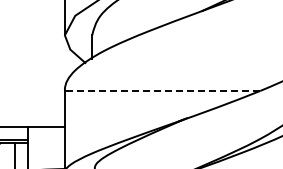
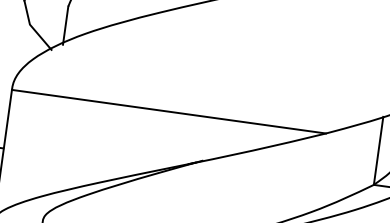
line: (162, 90) -> (168, 110), dashed -> solid

